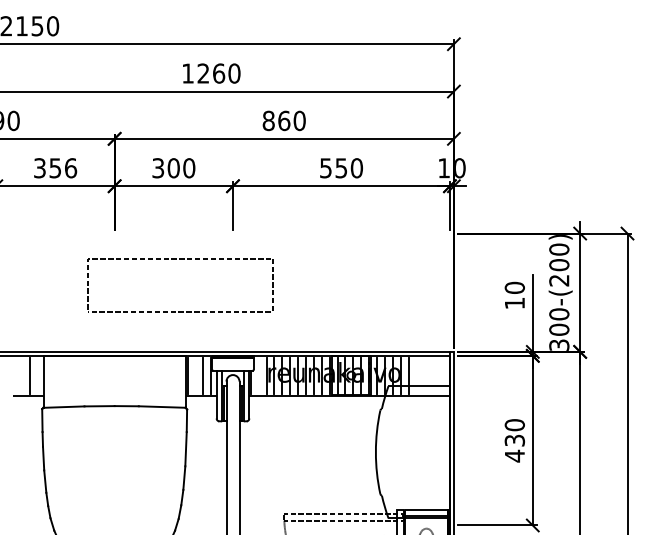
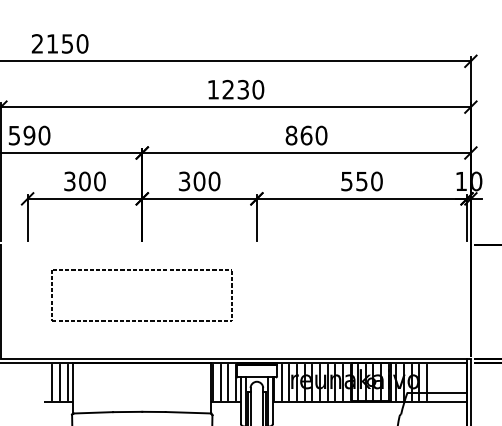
text: (219, 73) -> (243, 89), 1260 -> 1230
text: (63, 168) -> (92, 181), 356 -> 300
part: (180, 259) -> (142, 269), moved
line: (21, 375) -> (52, 382), added
line: (37, 375) -> (67, 382), added
line: (195, 375) -> (220, 382), added
line: (258, 375) -> (281, 382), added

